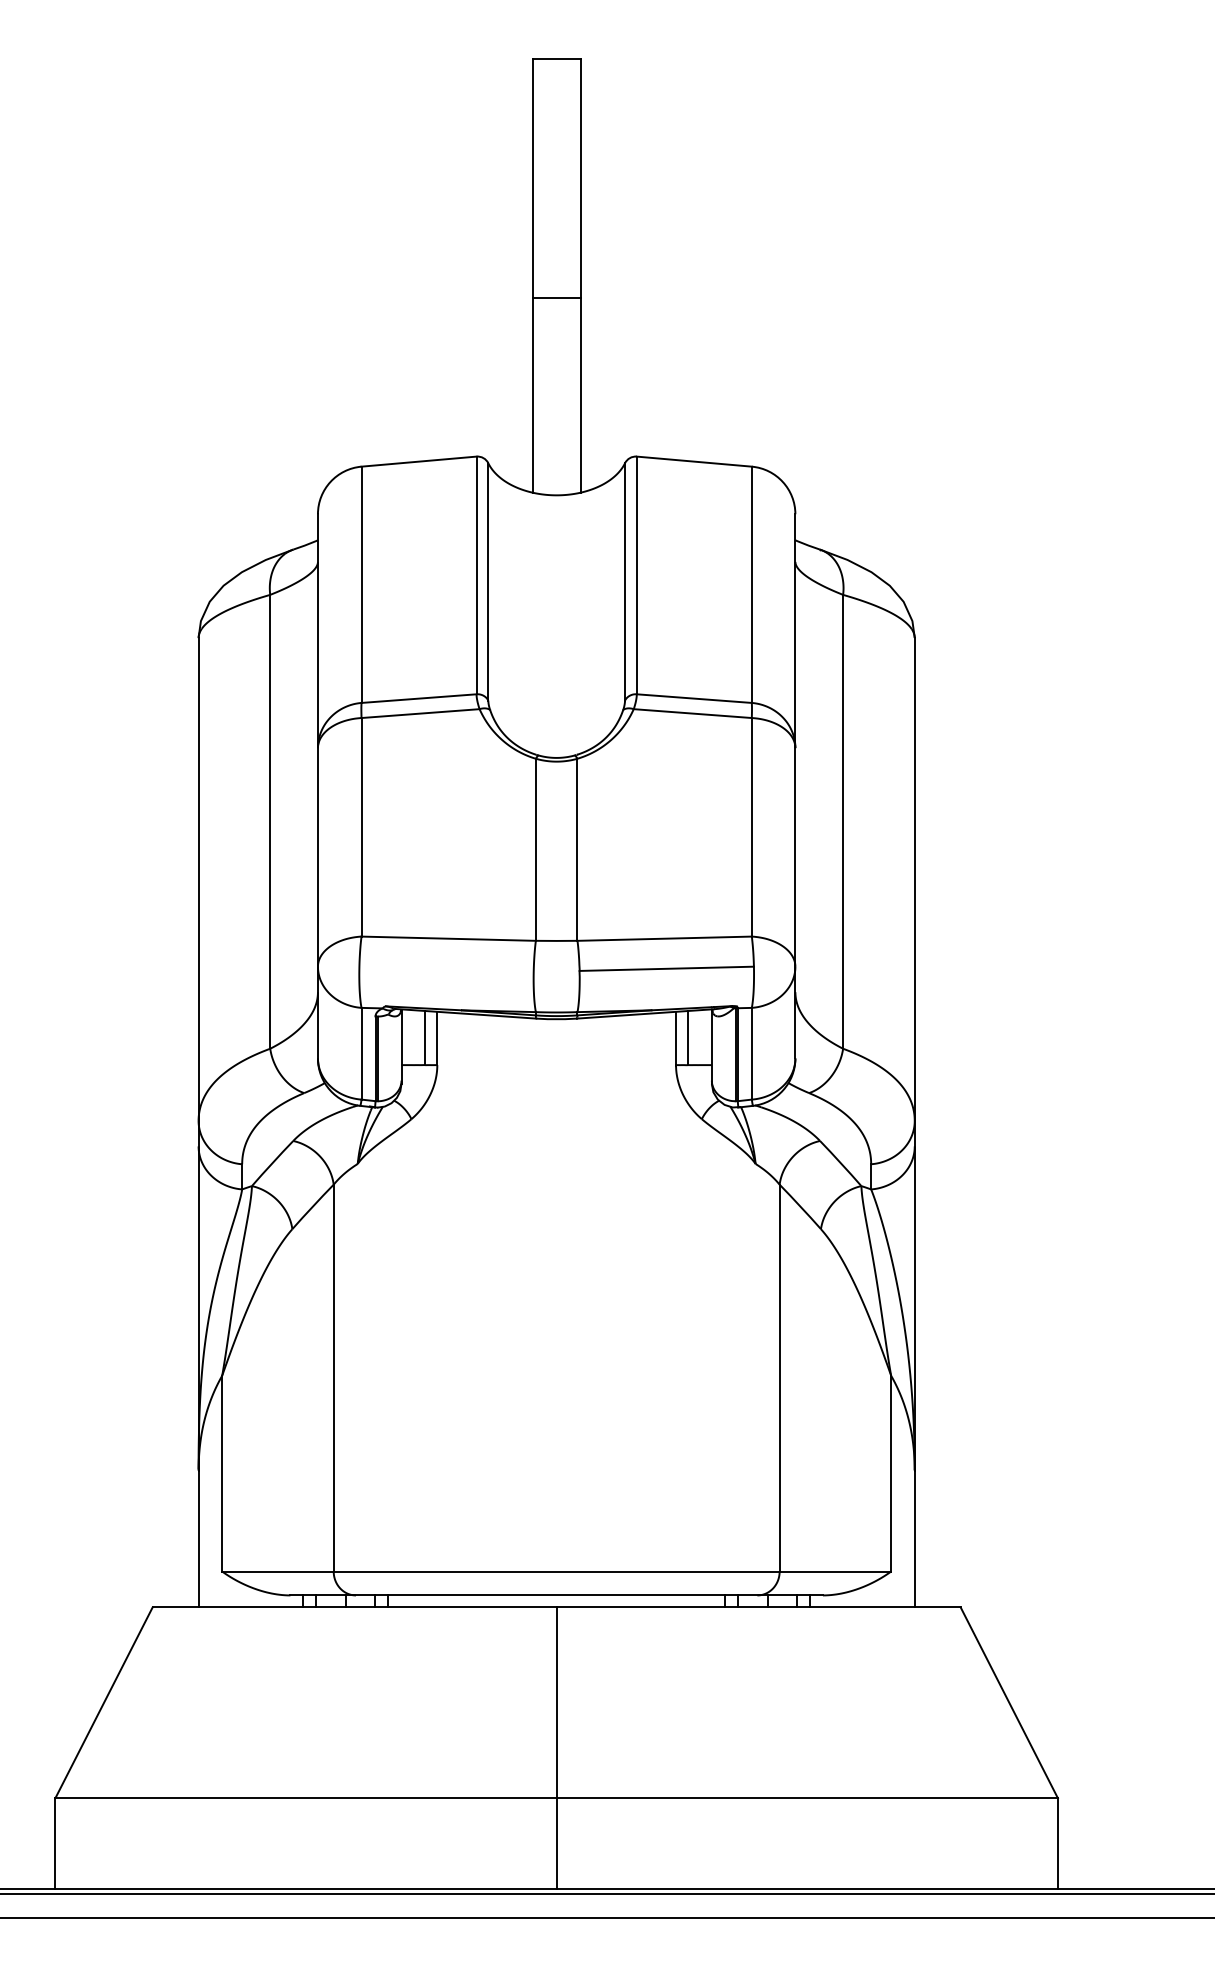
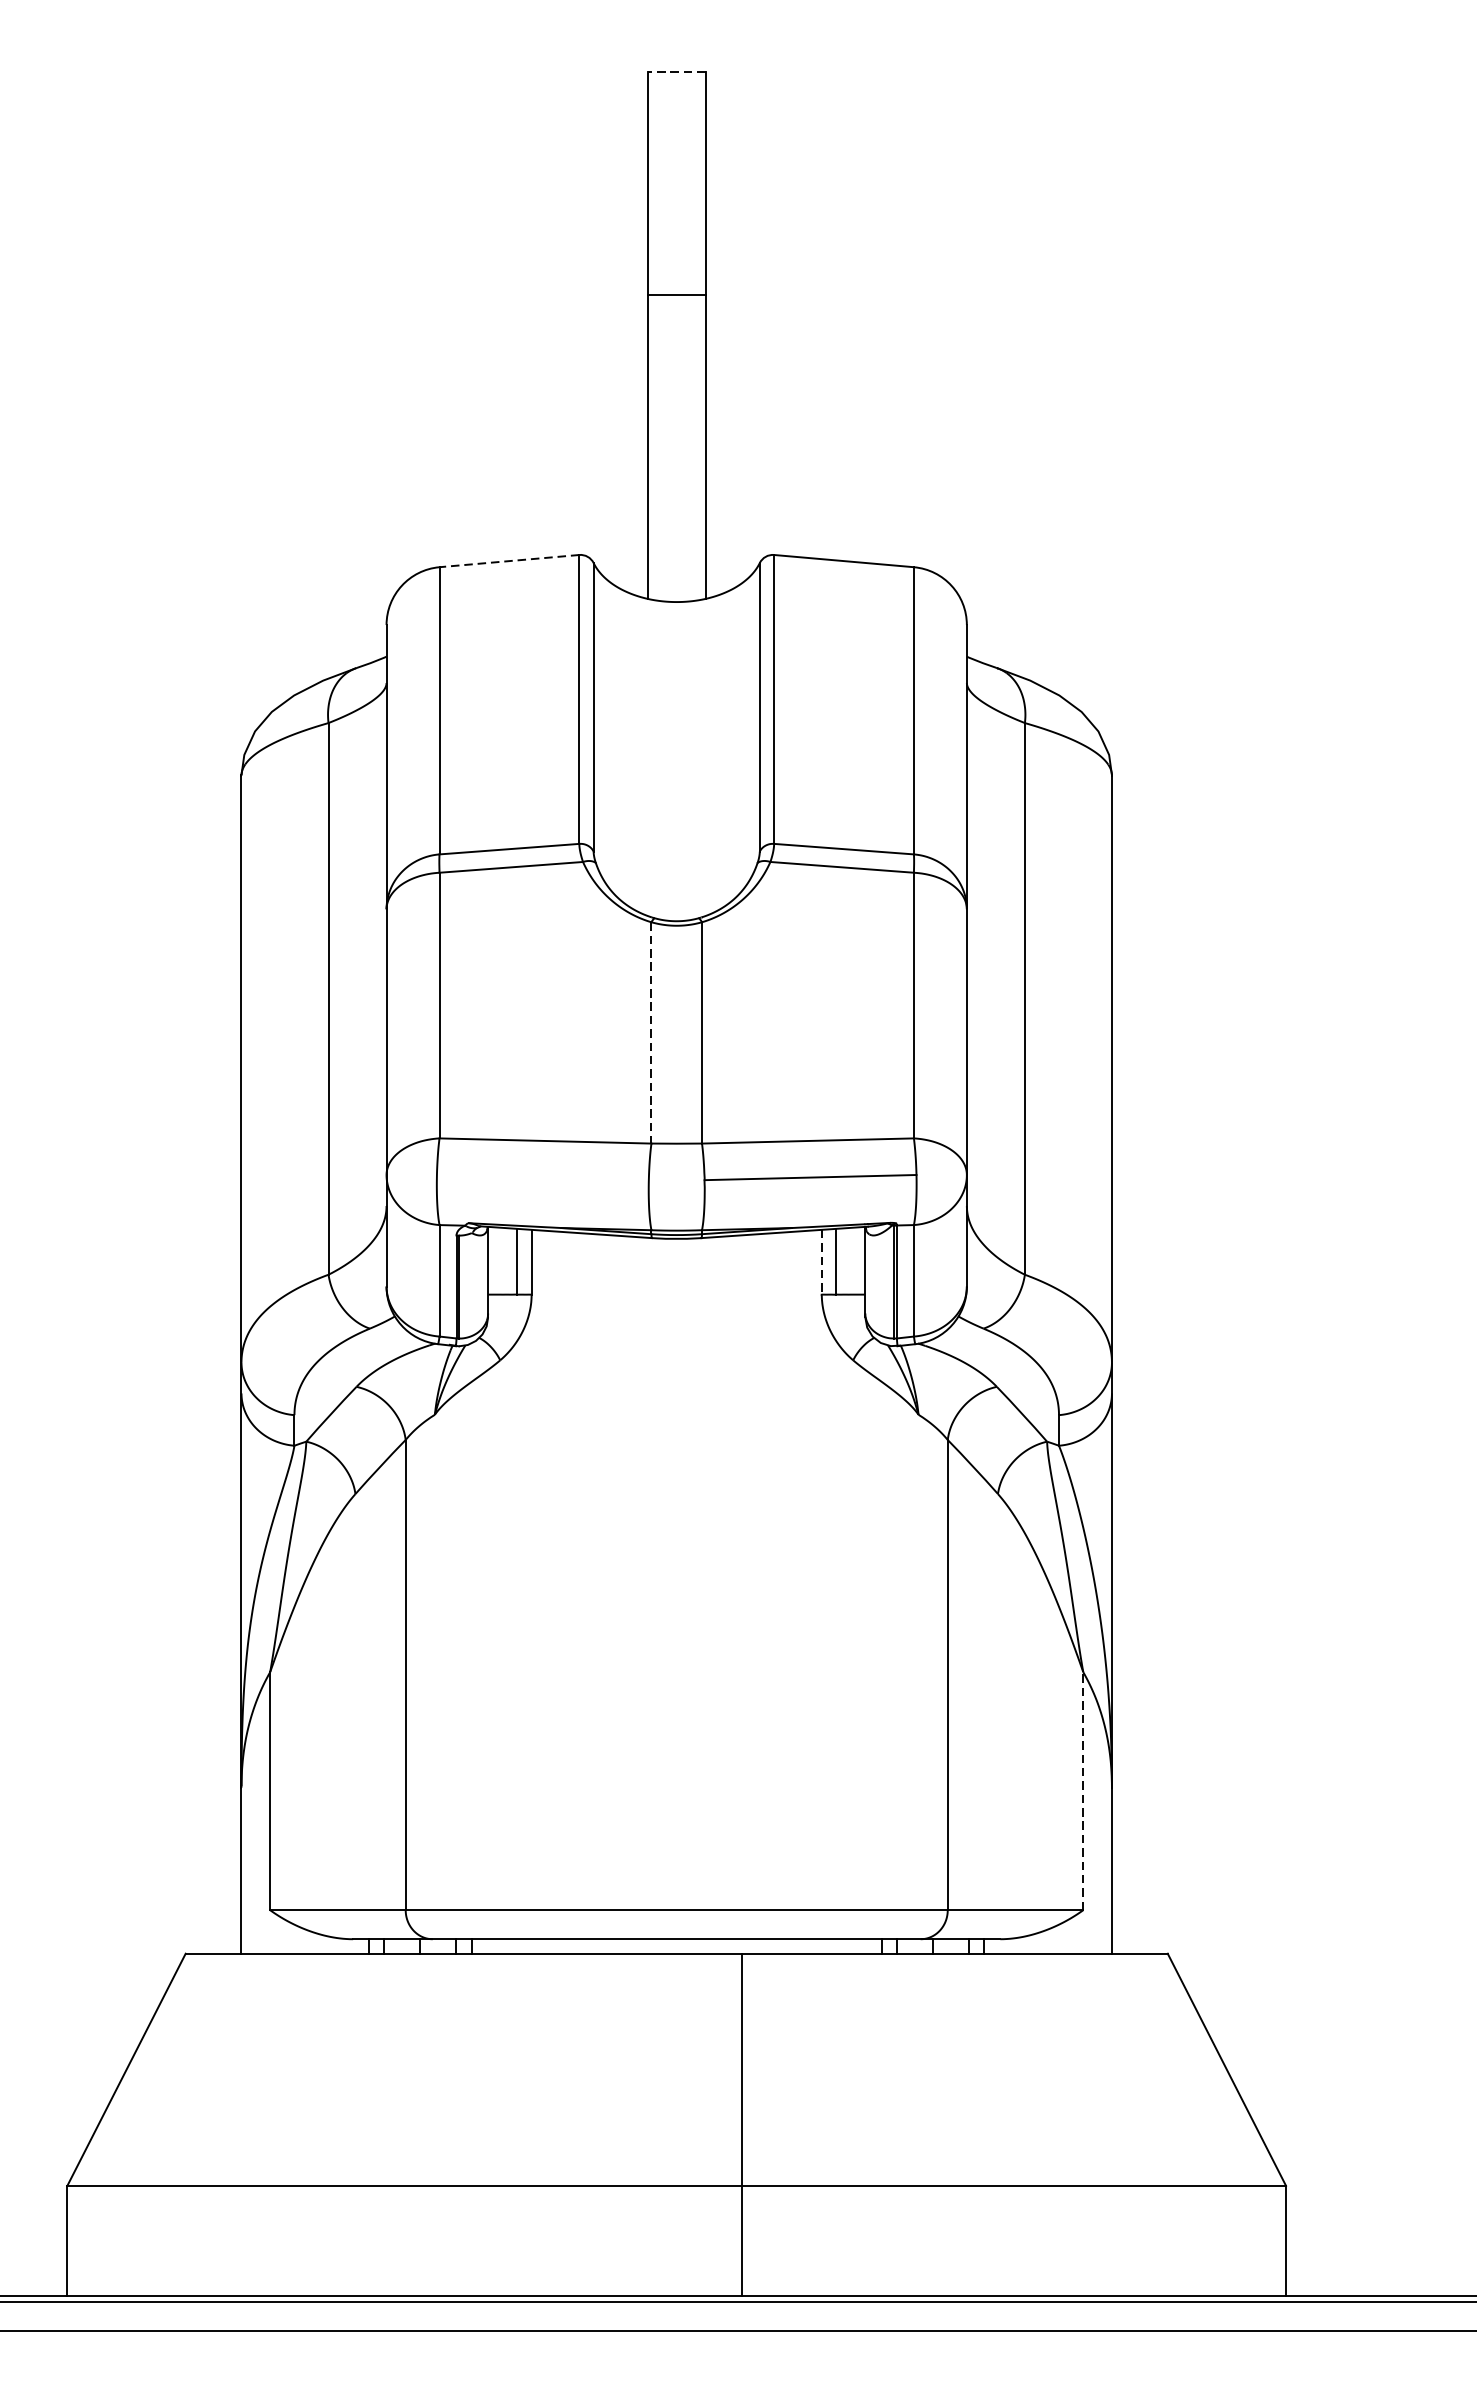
line: (556, 59) -> (676, 72), solid -> dashed
line: (556, 298) -> (676, 295), moved
line: (419, 461) -> (509, 560), solid -> dashed
line: (535, 850) -> (650, 1033), solid -> dashed
line: (676, 1038) -> (822, 1262), solid -> dashed
line: (891, 1473) -> (1083, 1791), solid -> dashed
line: (556, 1748) -> (742, 2125), moved

